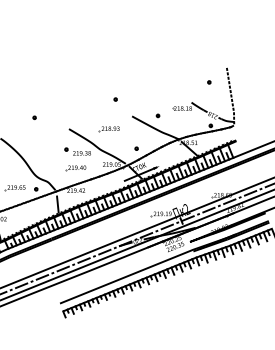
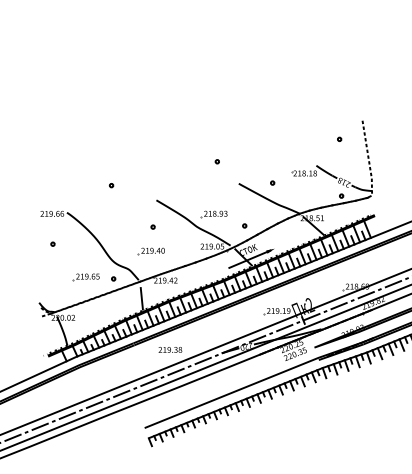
part: (108, 129) -> (213, 214), moved
text: (82, 152) -> (170, 349), moved
part: (75, 168) -> (150, 251), moved

